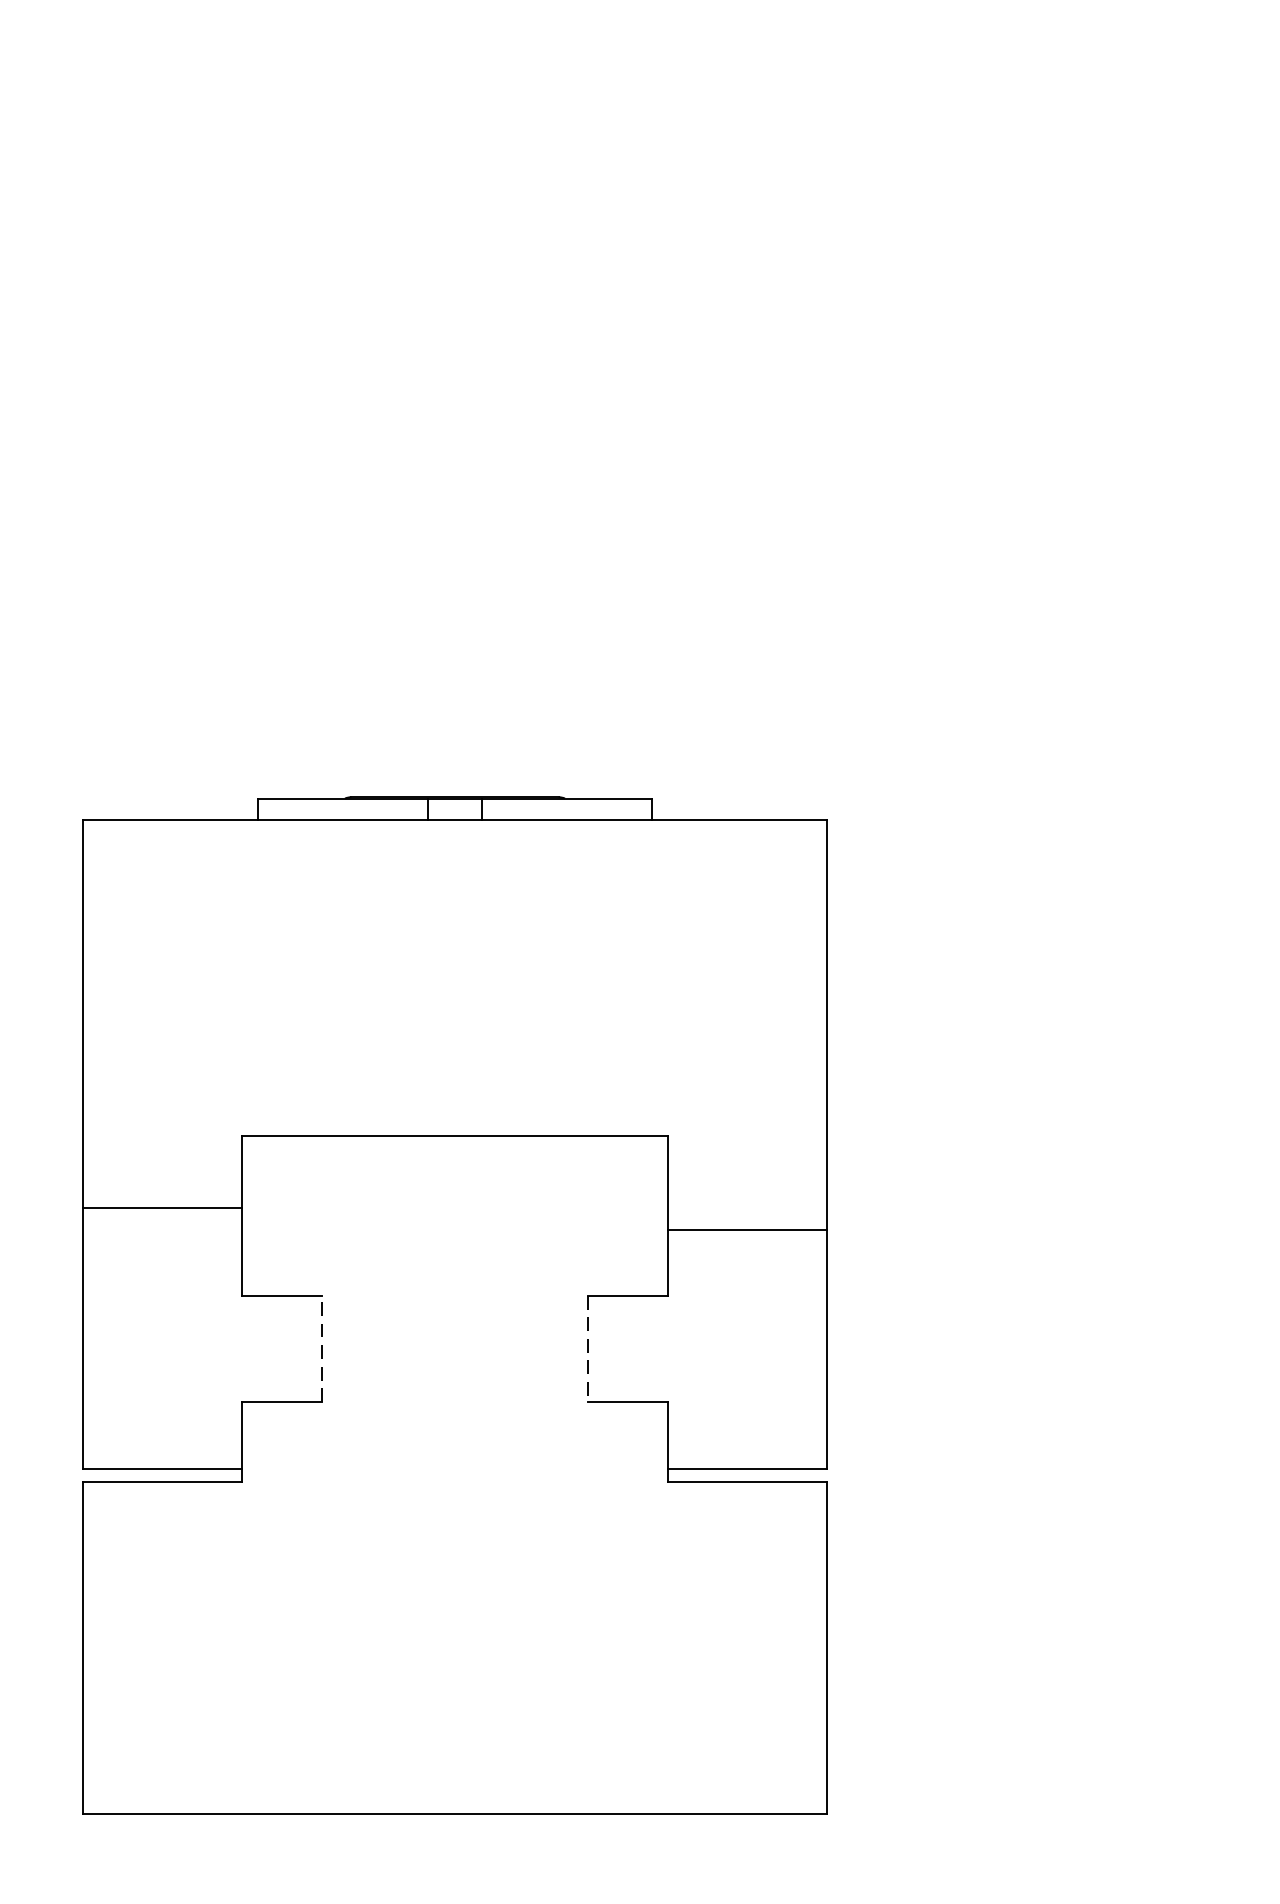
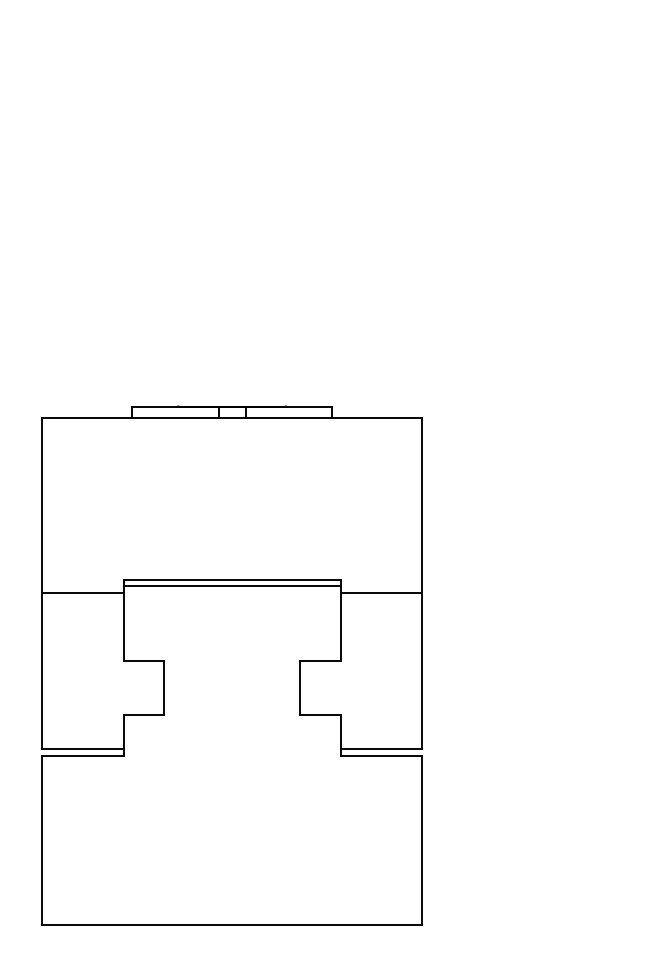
line: (453, 1150) -> (231, 586), added
line: (161, 1208) -> (82, 593), moved
line: (745, 1230) -> (380, 593), moved
line: (322, 1348) -> (164, 687), dashed -> solid
line: (587, 1350) -> (299, 688), dashed -> solid

